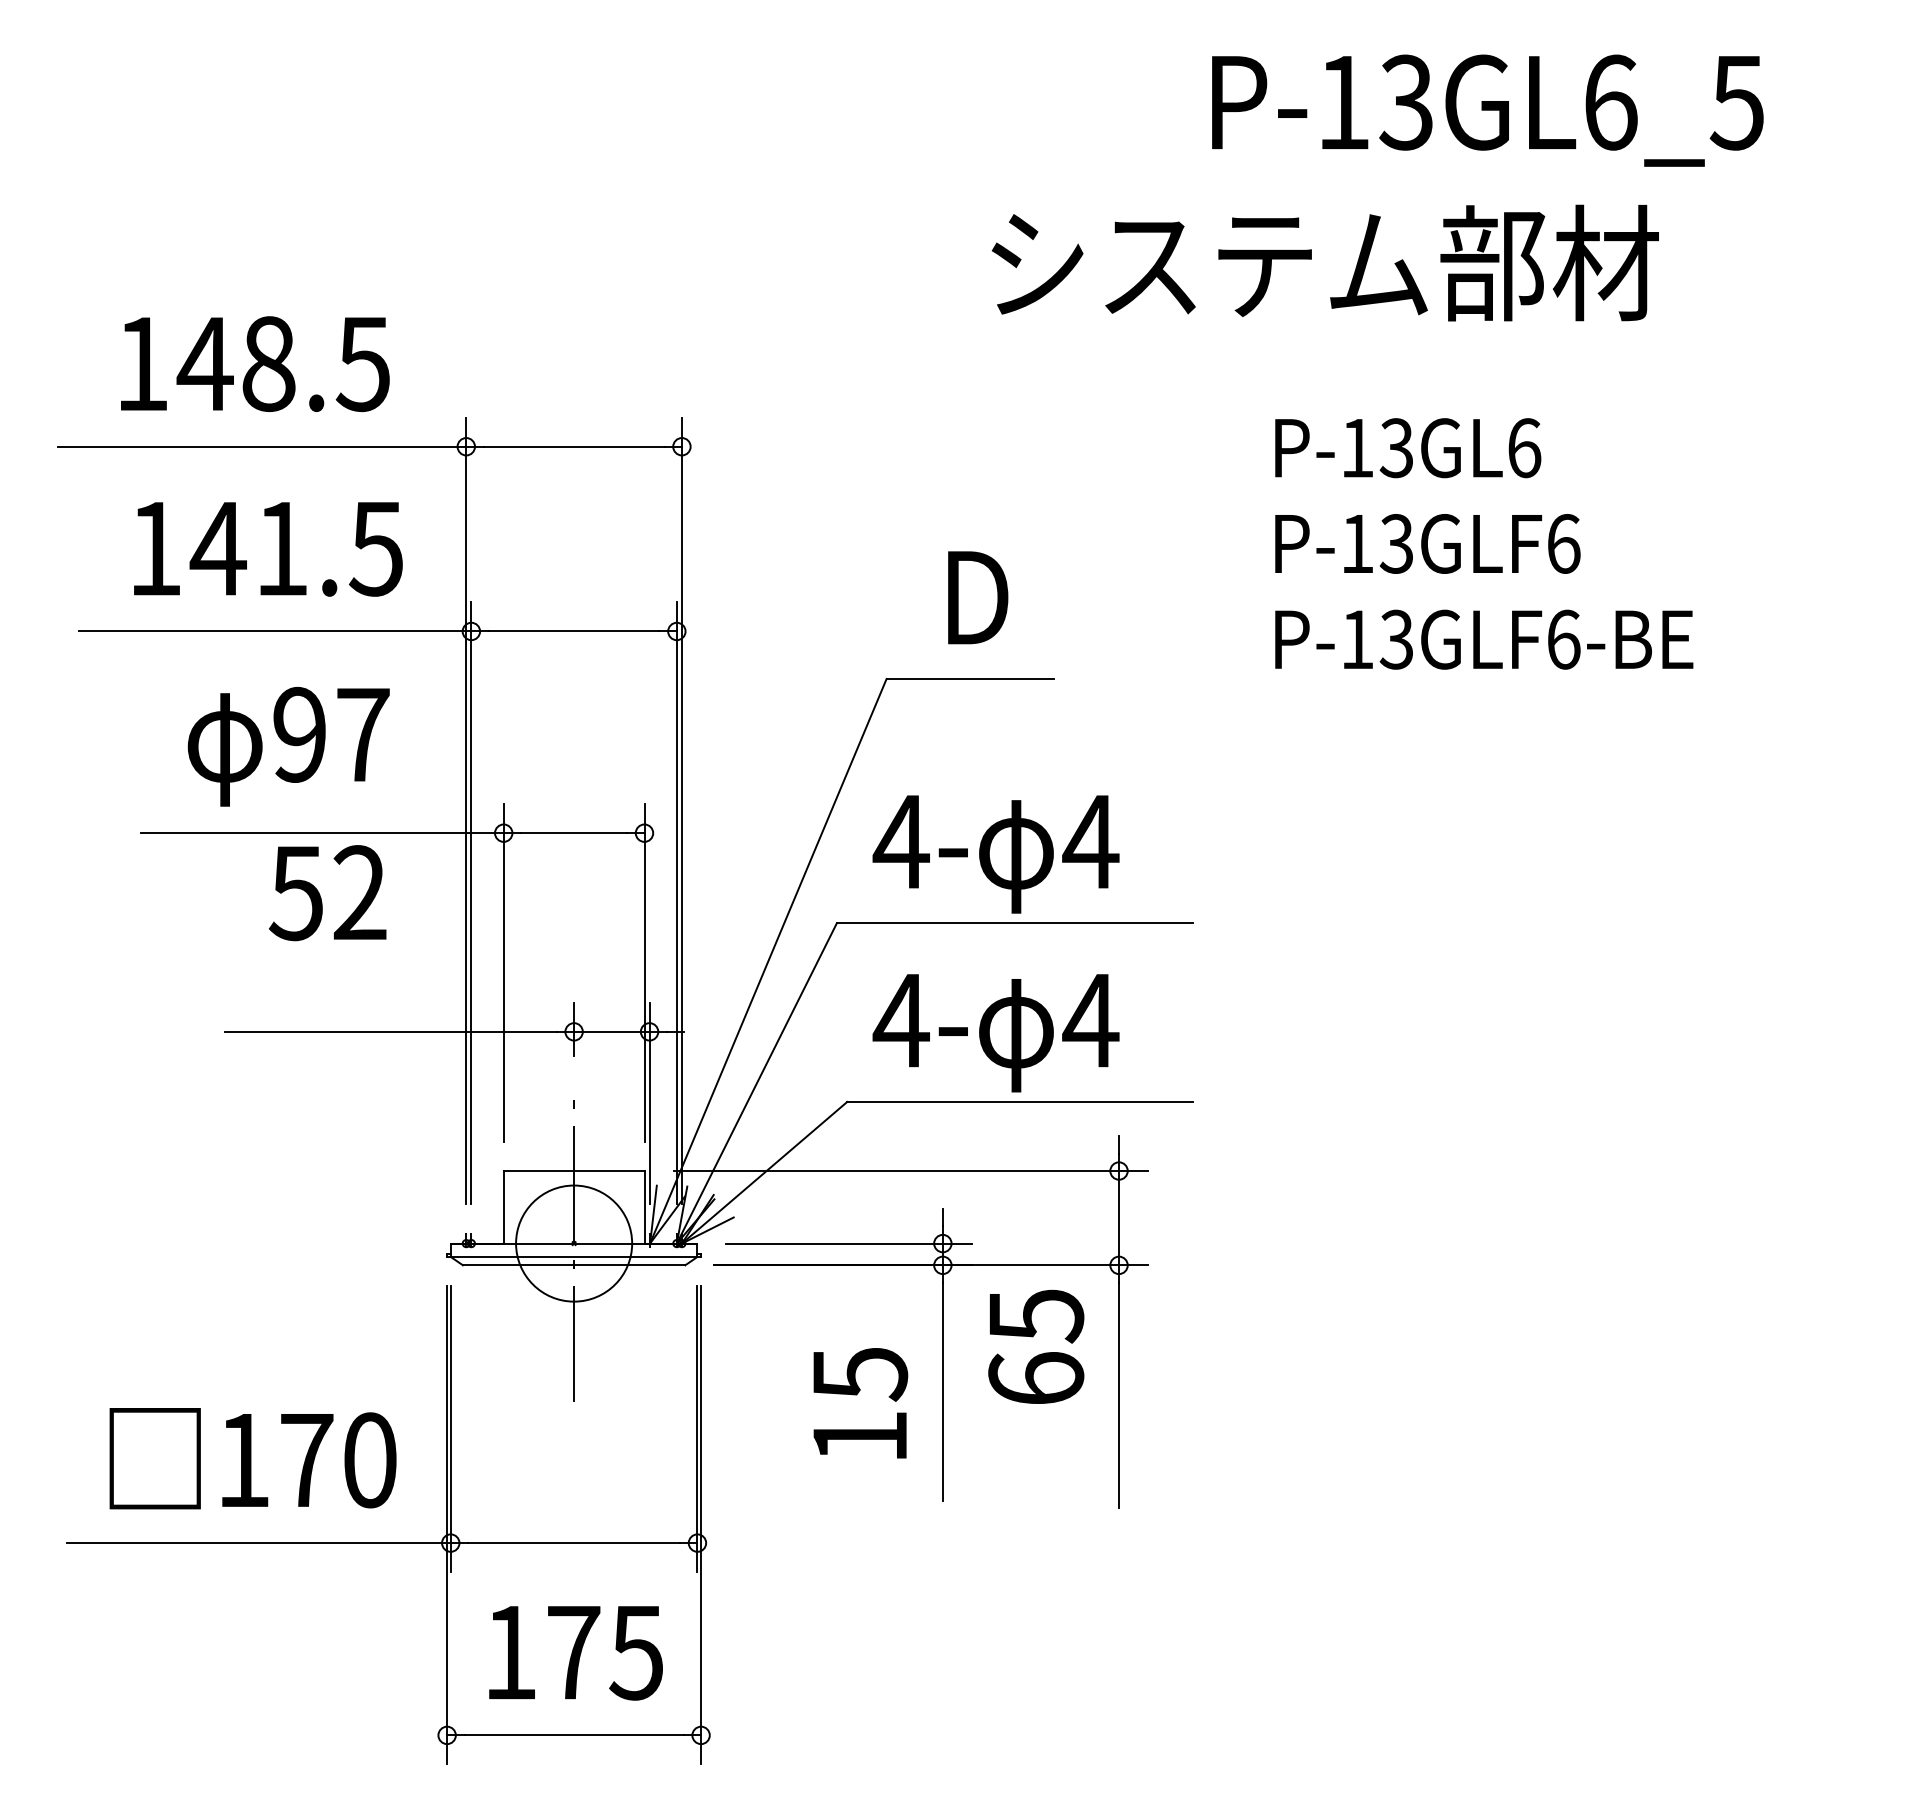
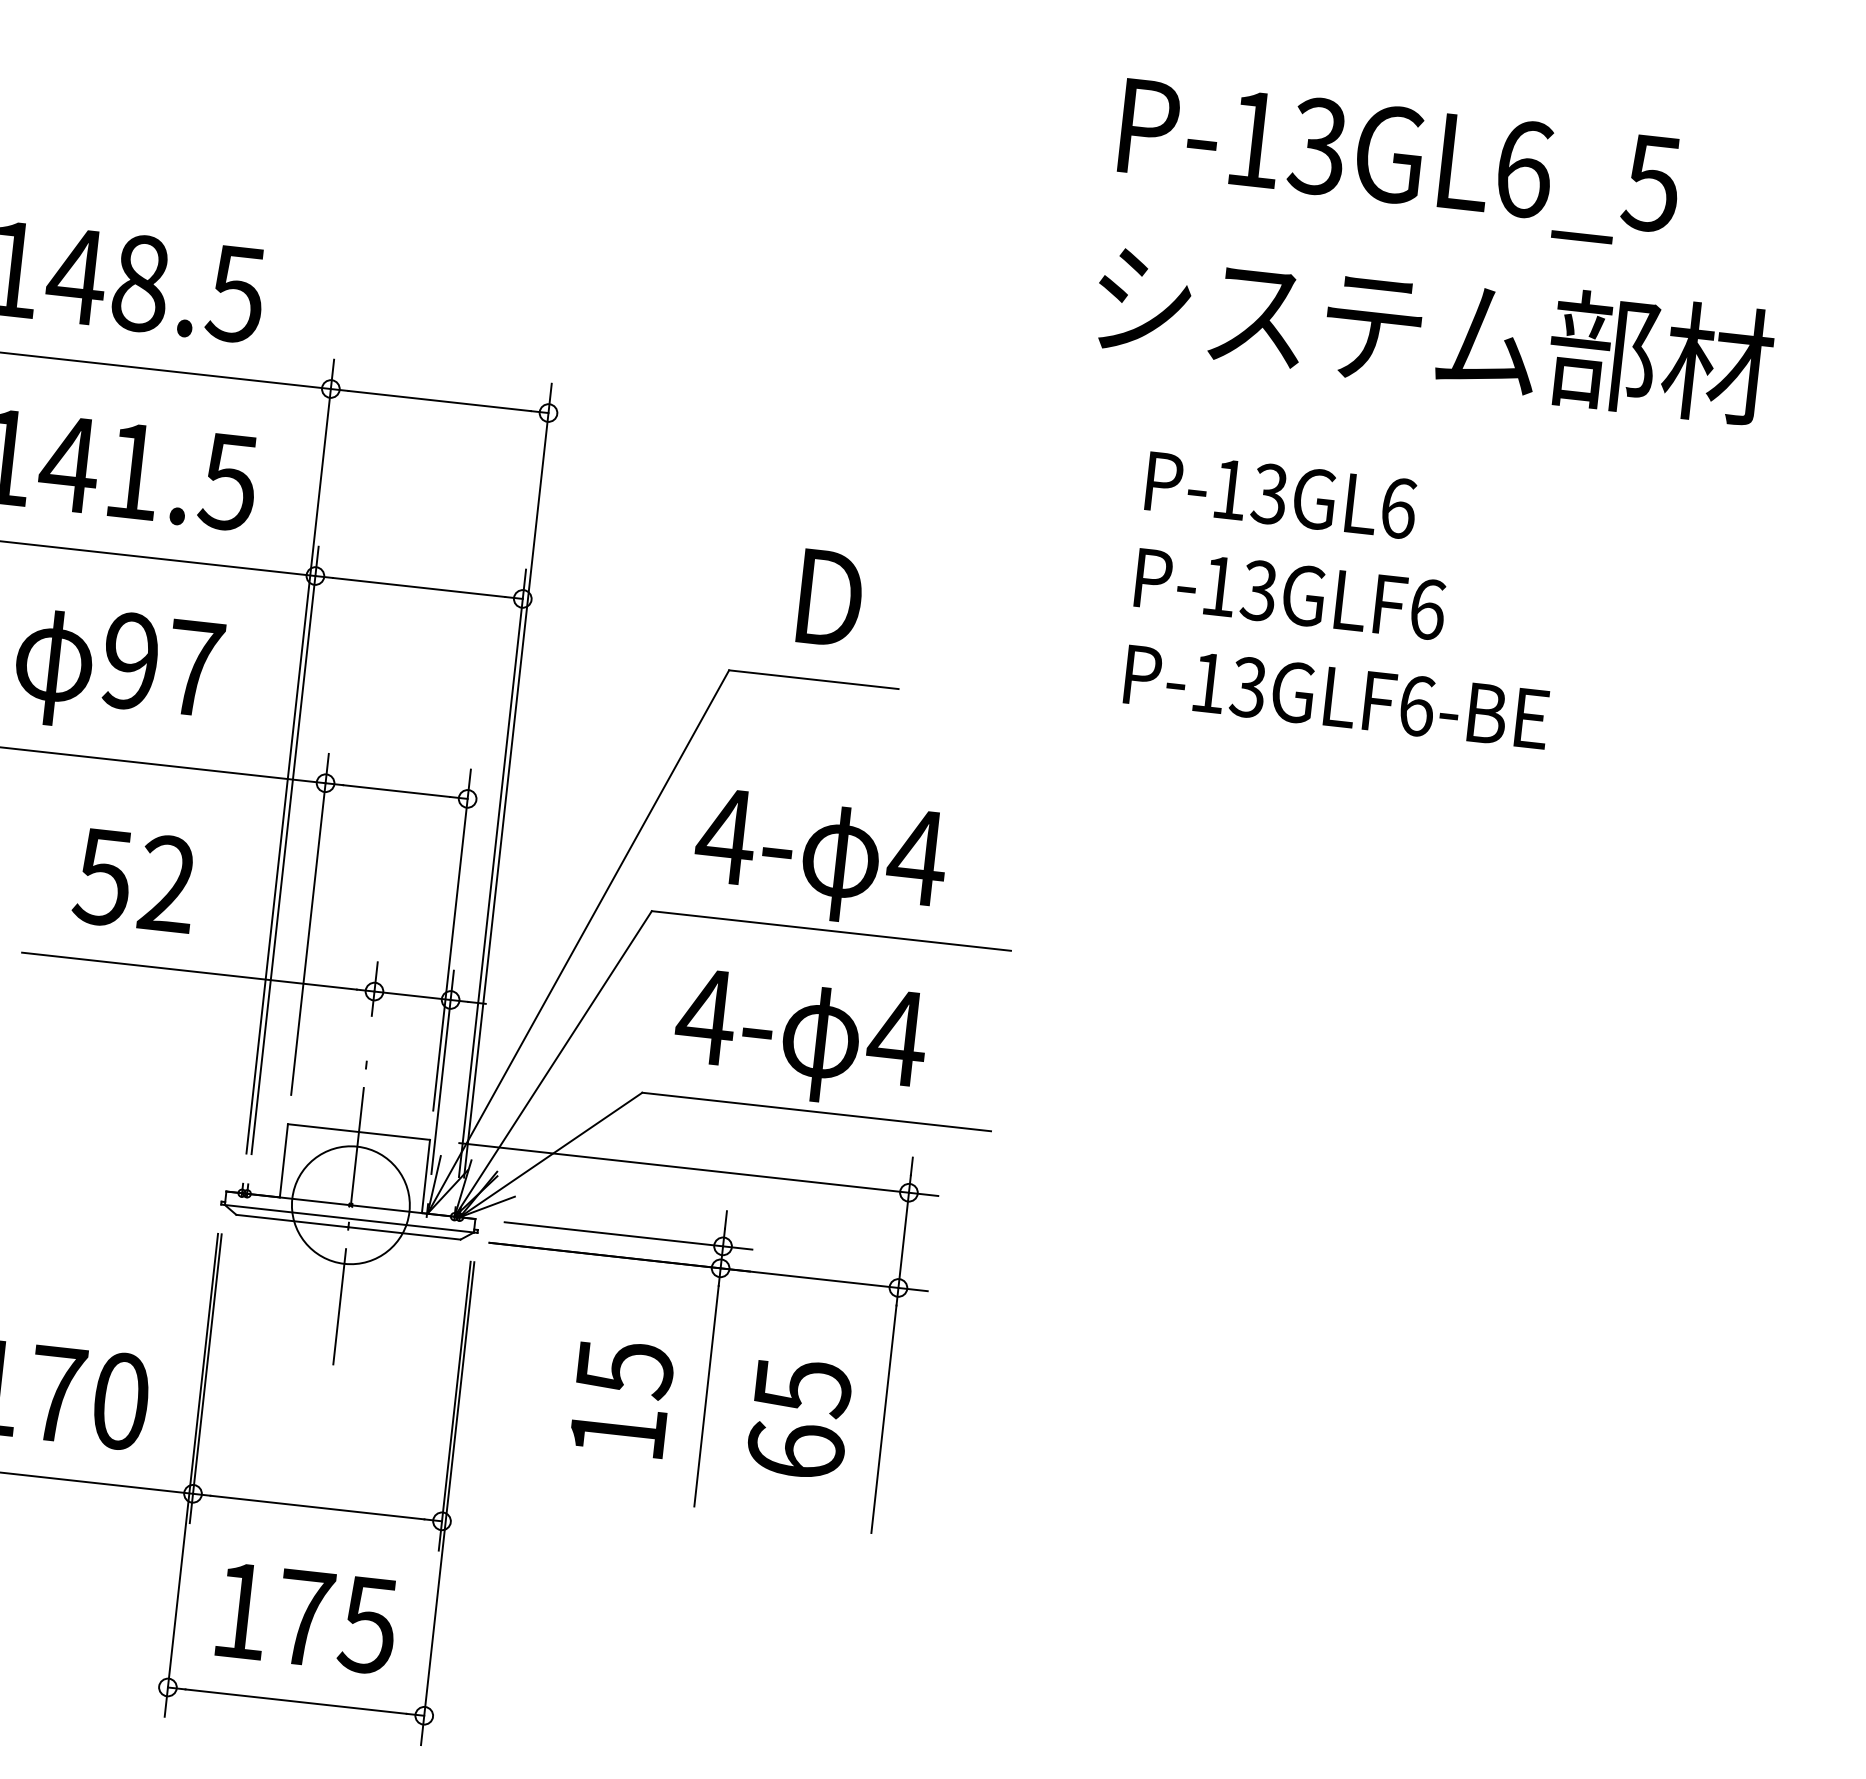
text: (1324, 262) -> (1433, 331), moved
text: (327, 893) -> (134, 880), moved
text: (1036, 1346) -> (799, 1418), moved

